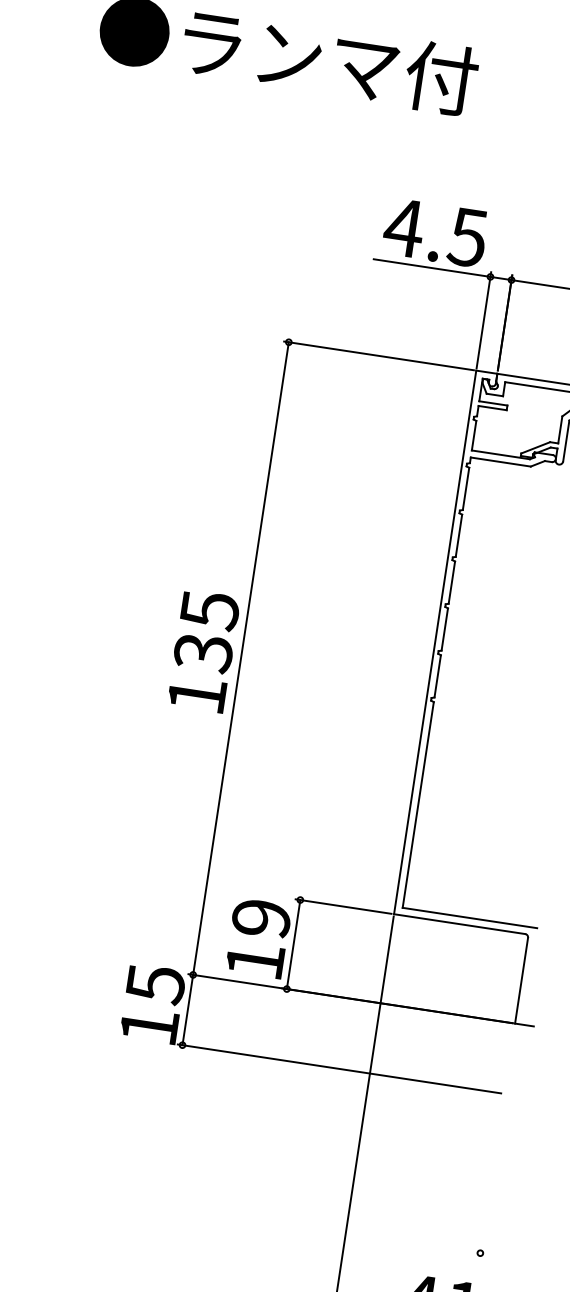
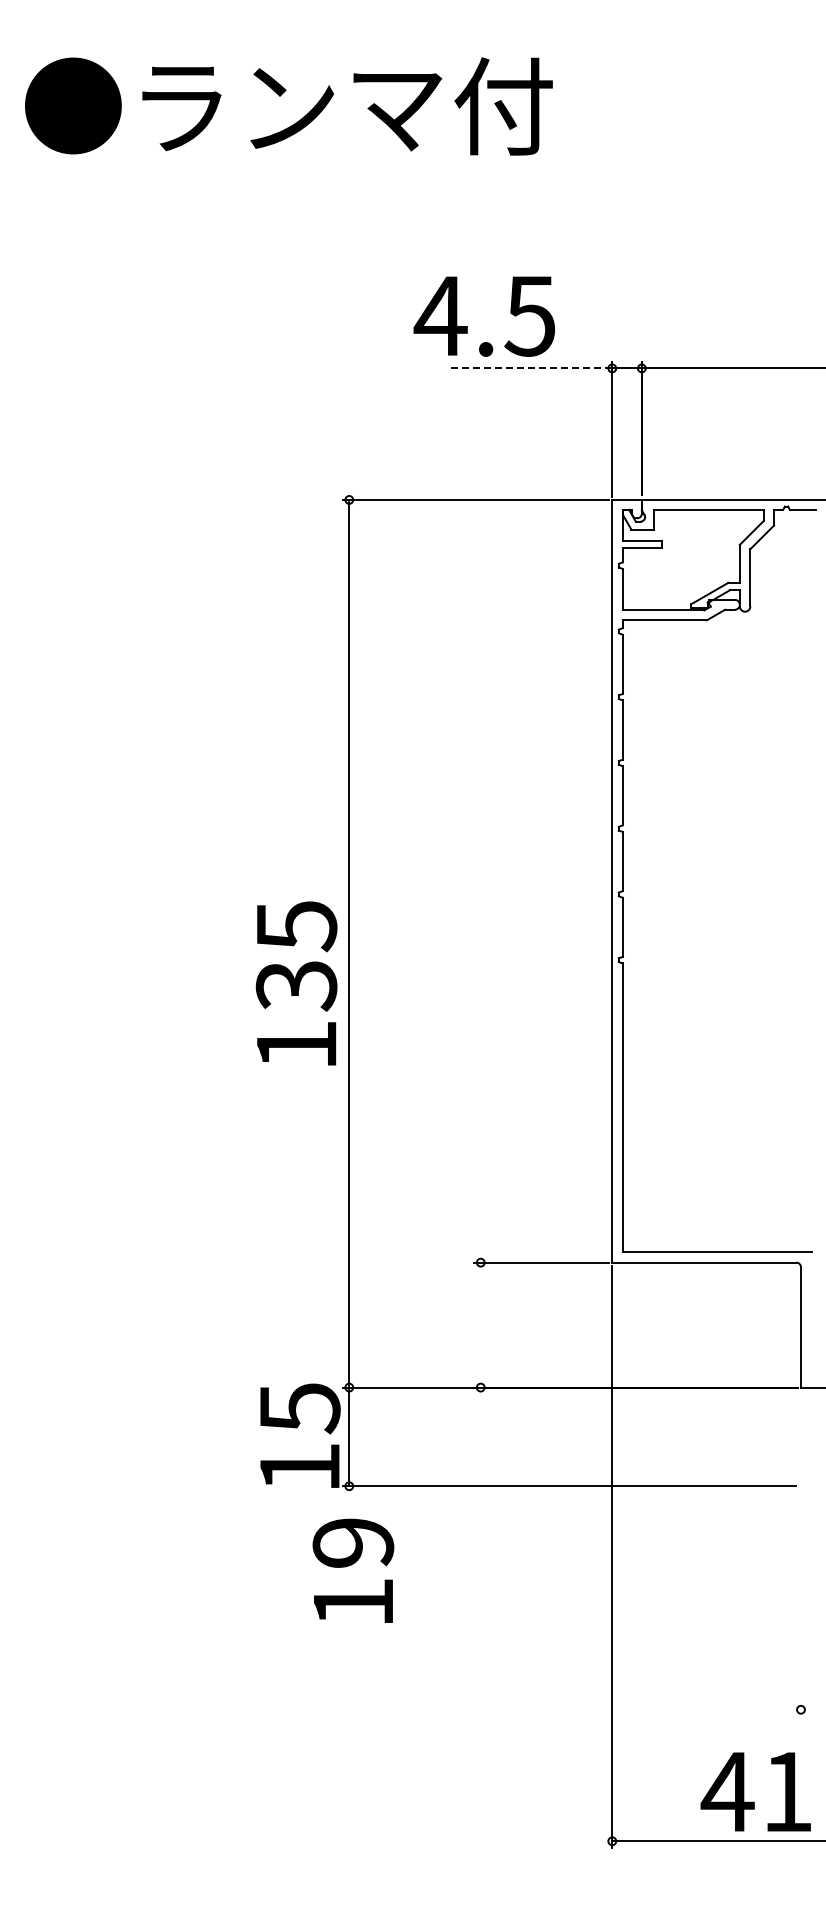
text: (434, 232) -> (483, 316), moved
line: (432, 268) -> (530, 368), solid -> dashed
text: (203, 651) -> (296, 983), moved
text: (258, 938) -> (353, 1570), moved
line: (293, 944) -> (480, 1324), removed

